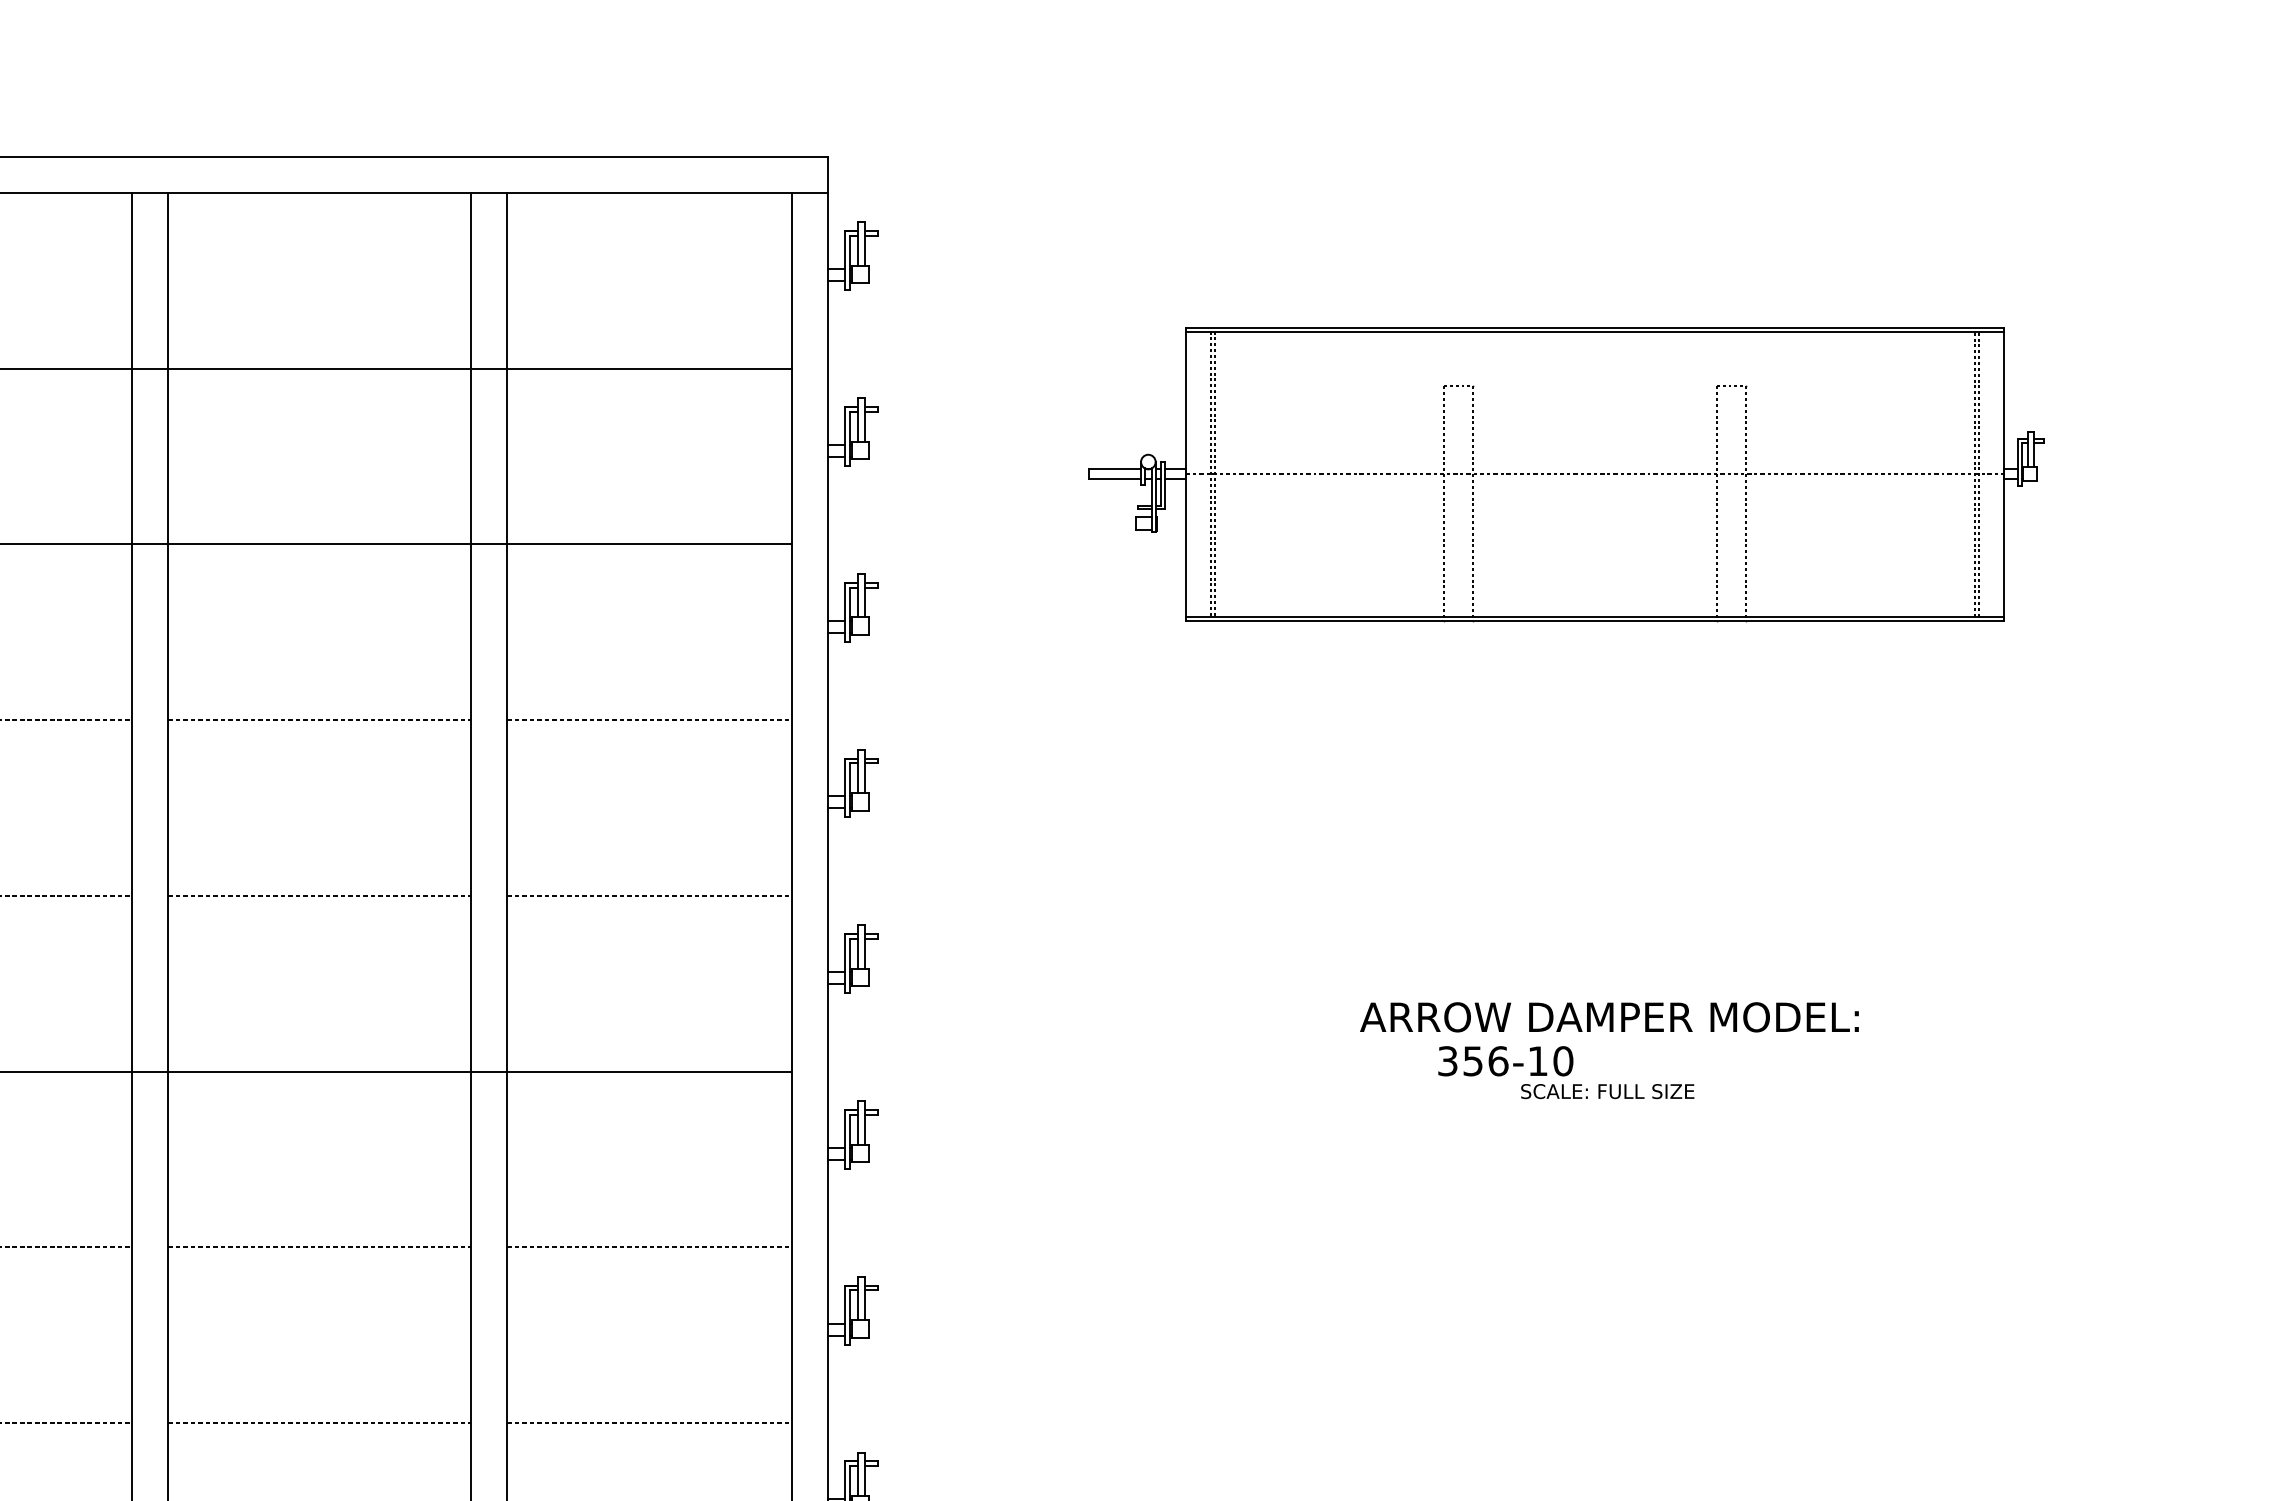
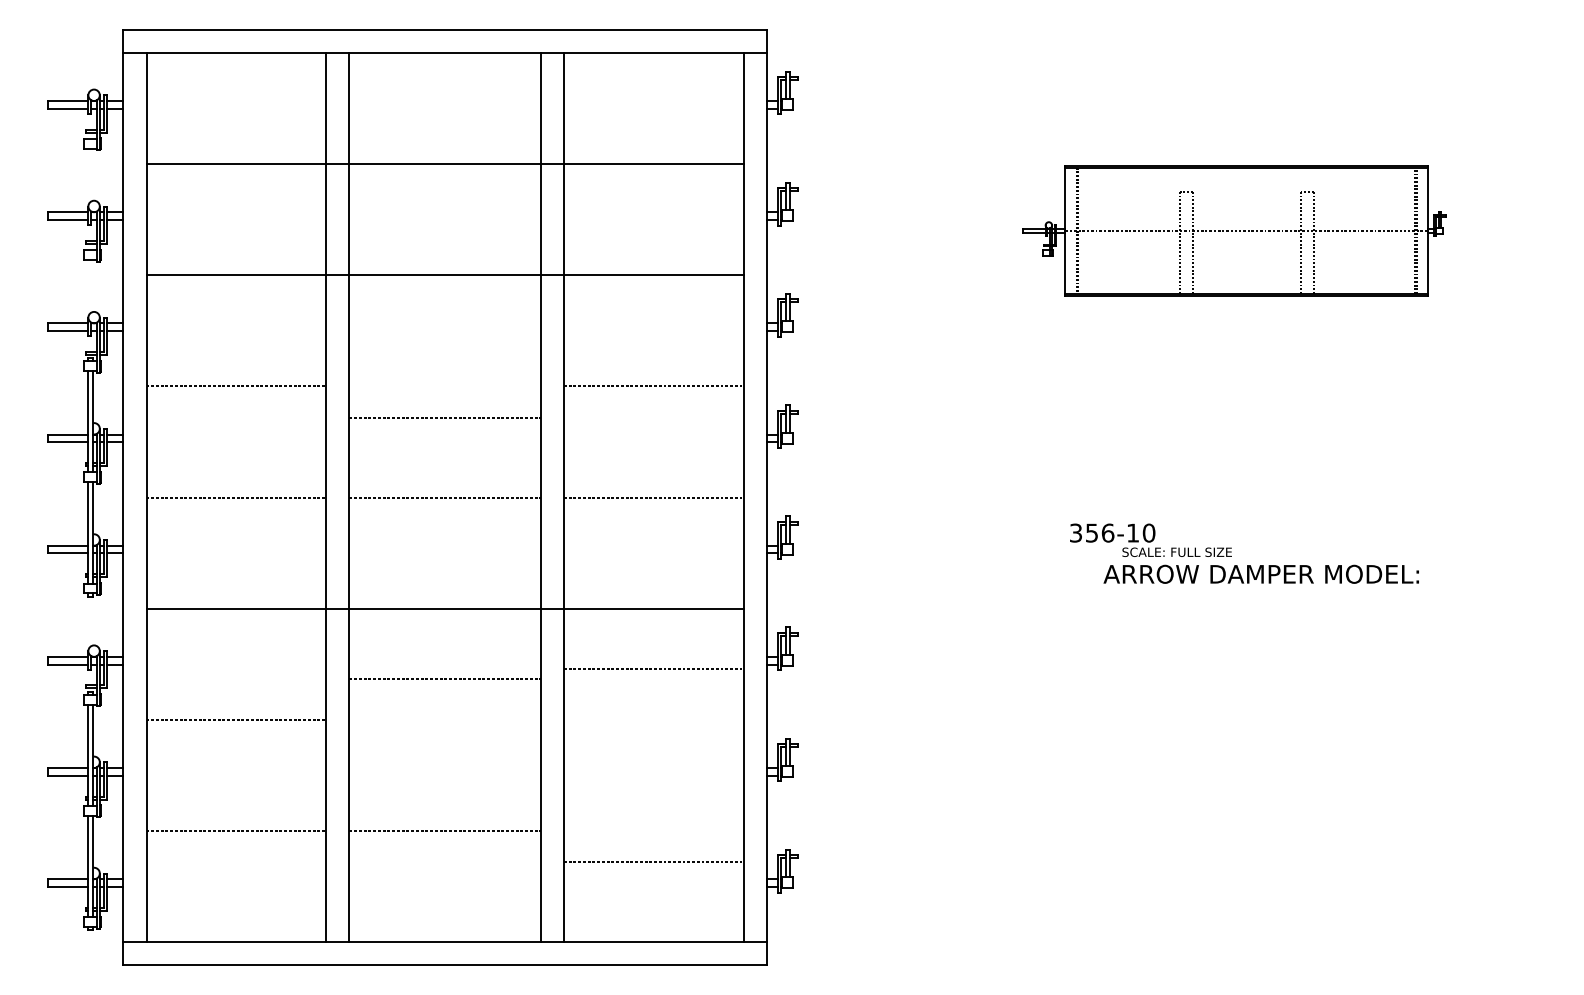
part: (1565, 473) -> (1233, 230), size x0.7
line: (318, 720) -> (444, 418), moved
text: (1565, 1071) -> (1150, 539), moved
line: (318, 1246) -> (444, 678), moved
line: (648, 1246) -> (653, 668), moved
line: (648, 1422) -> (653, 861), moved

